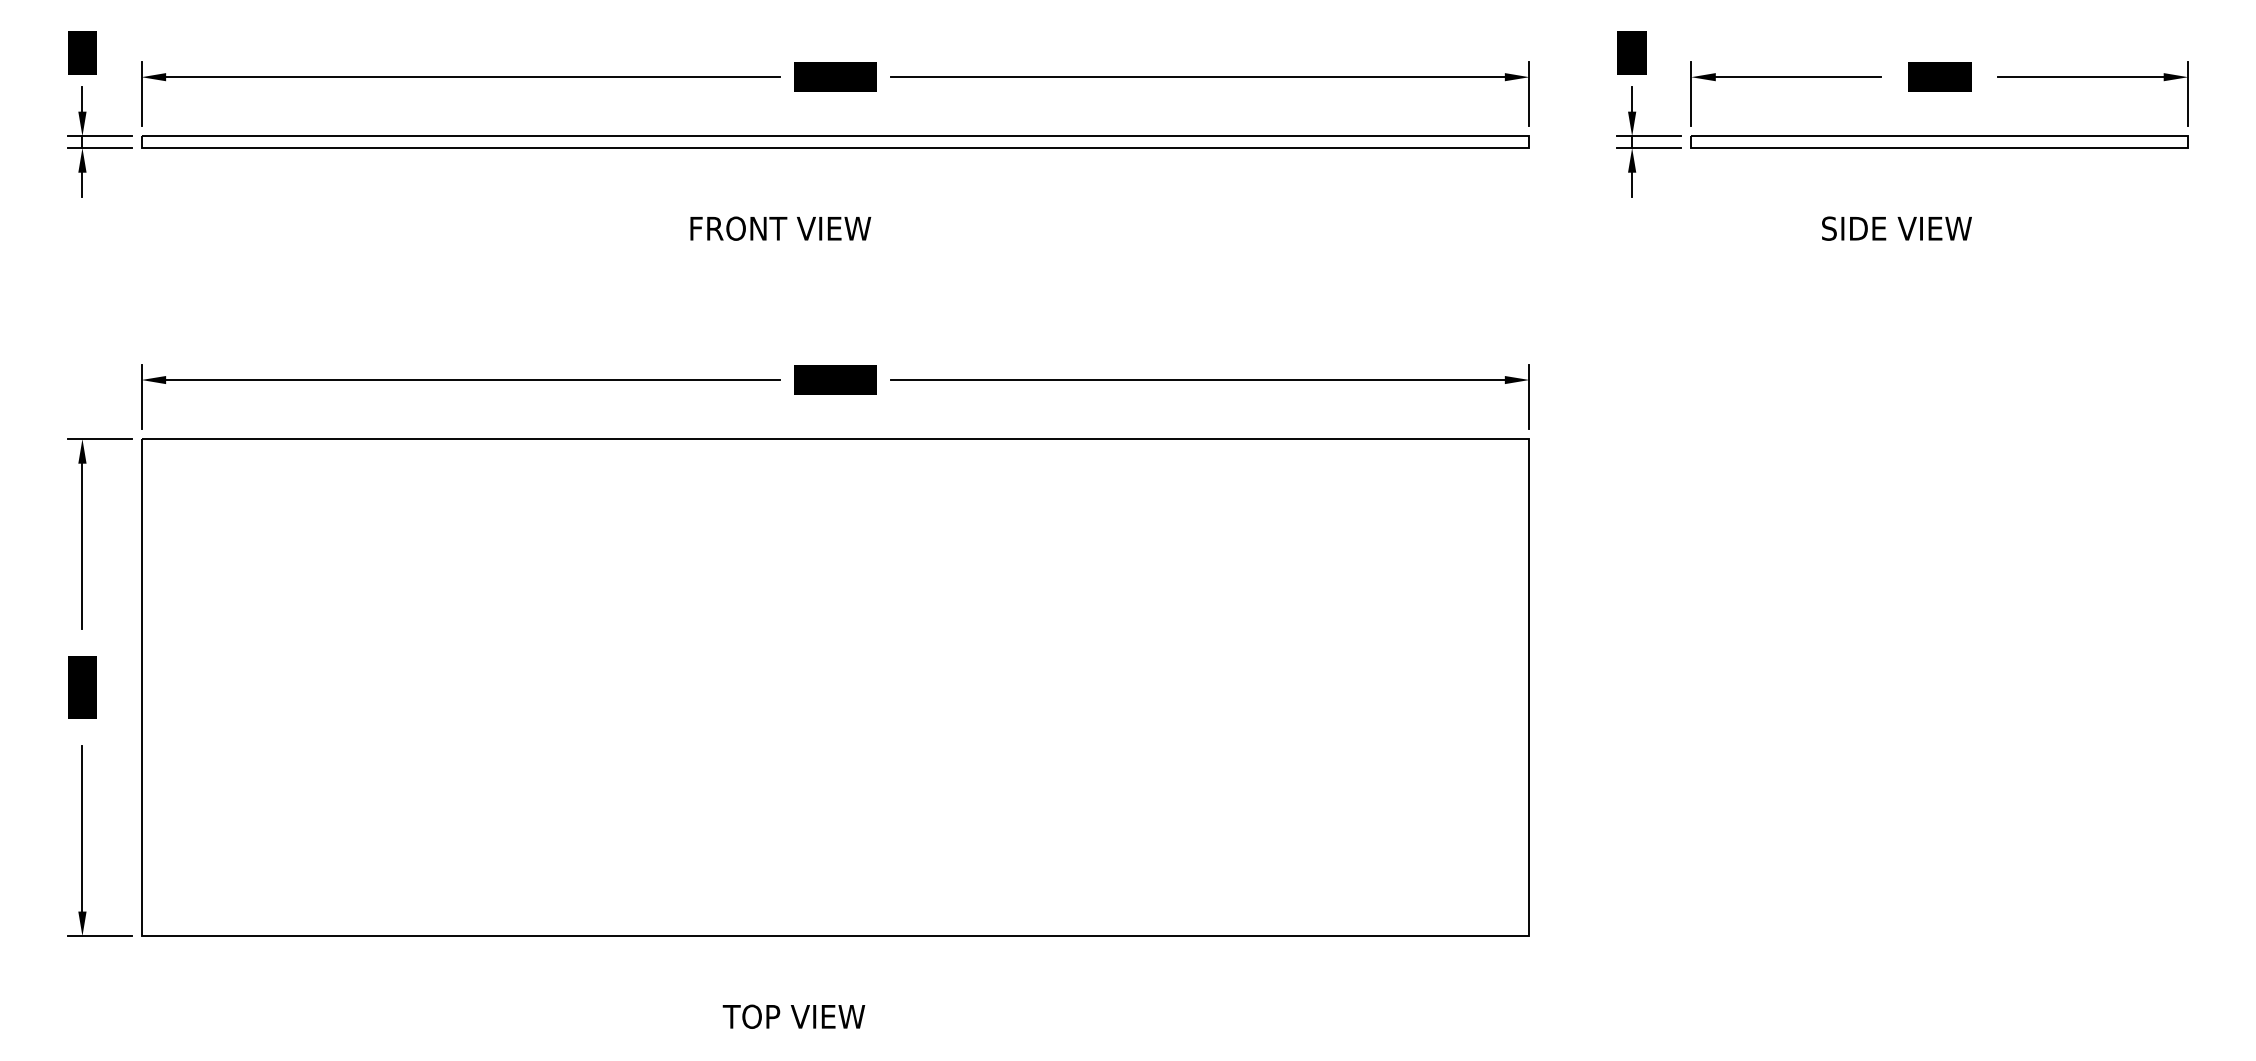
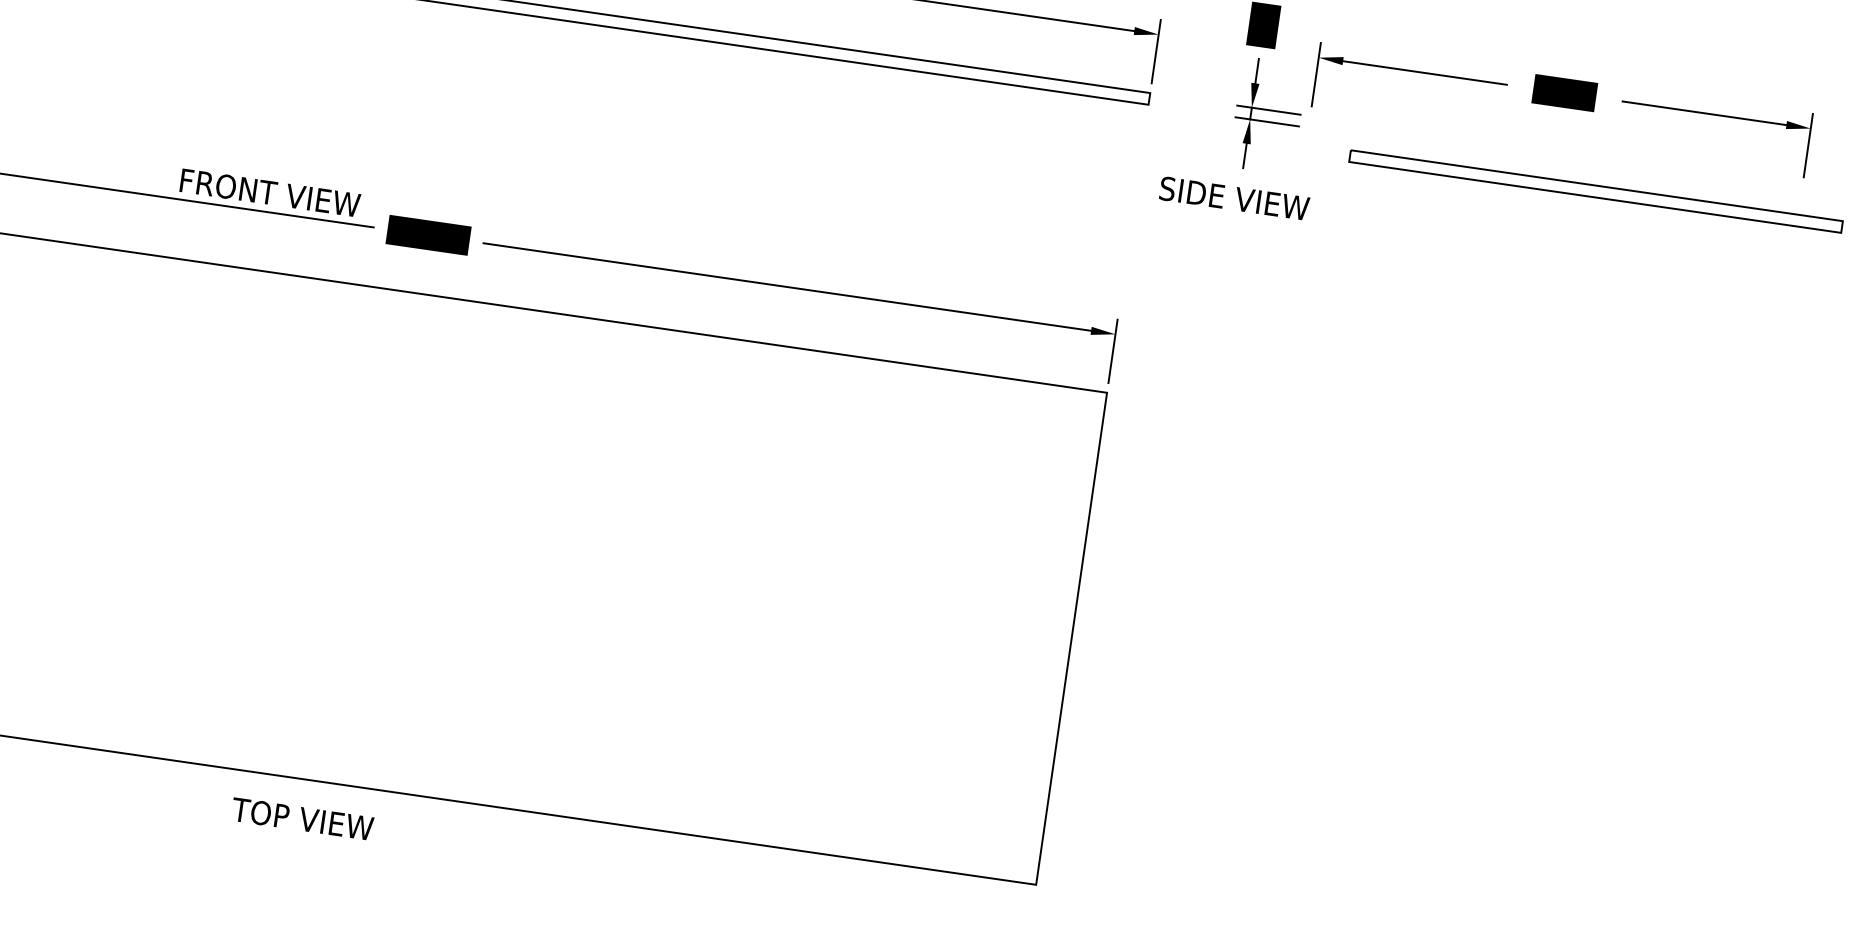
part: (1939, 141) -> (1595, 190), moved
text: (780, 228) -> (270, 192), moved
text: (1896, 228) -> (1234, 198), moved
text: (793, 1016) -> (302, 818), moved

